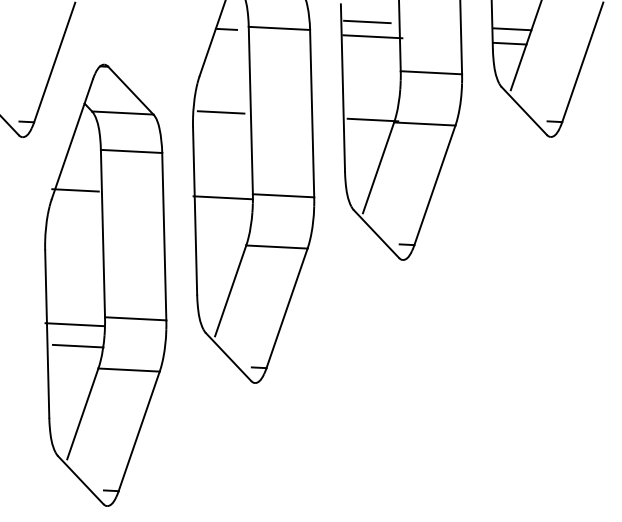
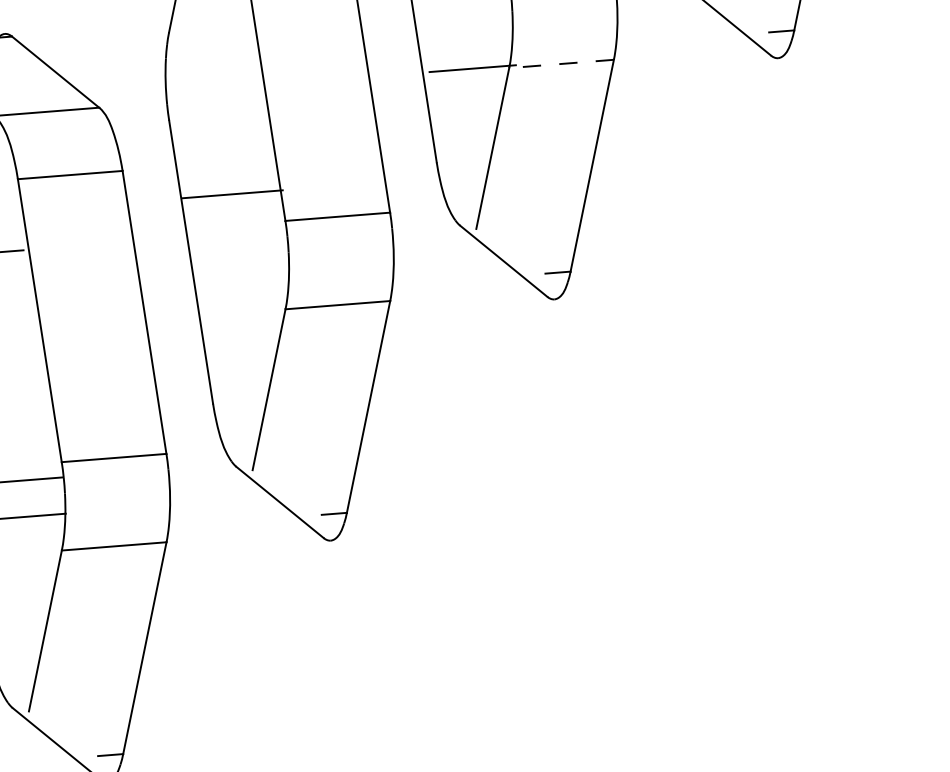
line: (220, 112) -> (212, 89), removed
line: (424, 124) -> (561, 64), solid -> dashed
line: (222, 197) -> (231, 193), moved

